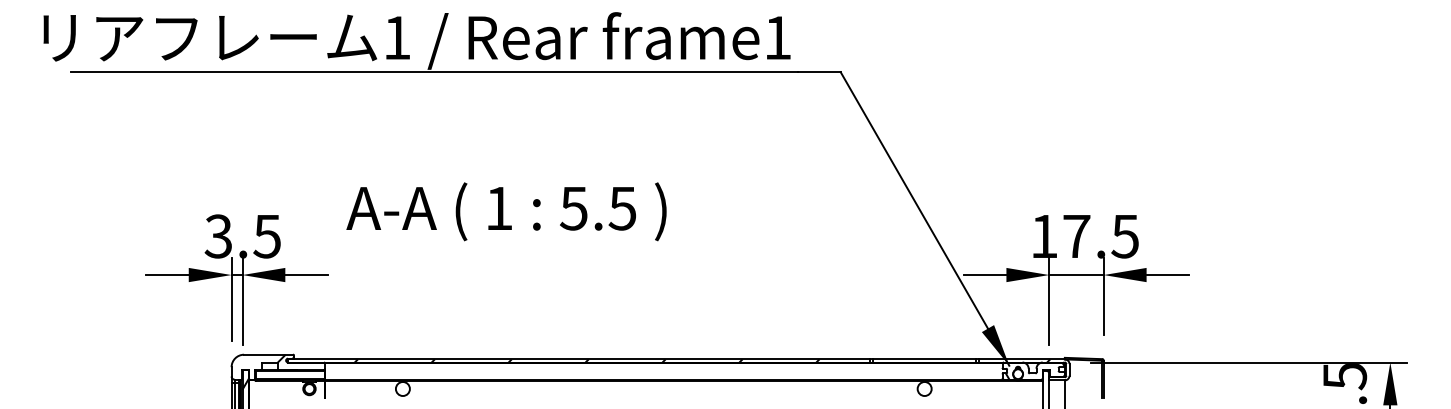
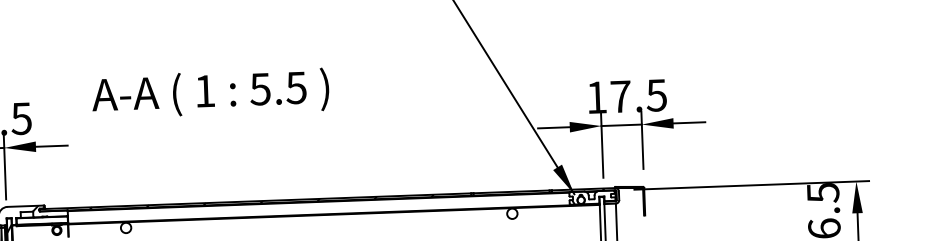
text: (506, 211) -> (210, 93), moved

